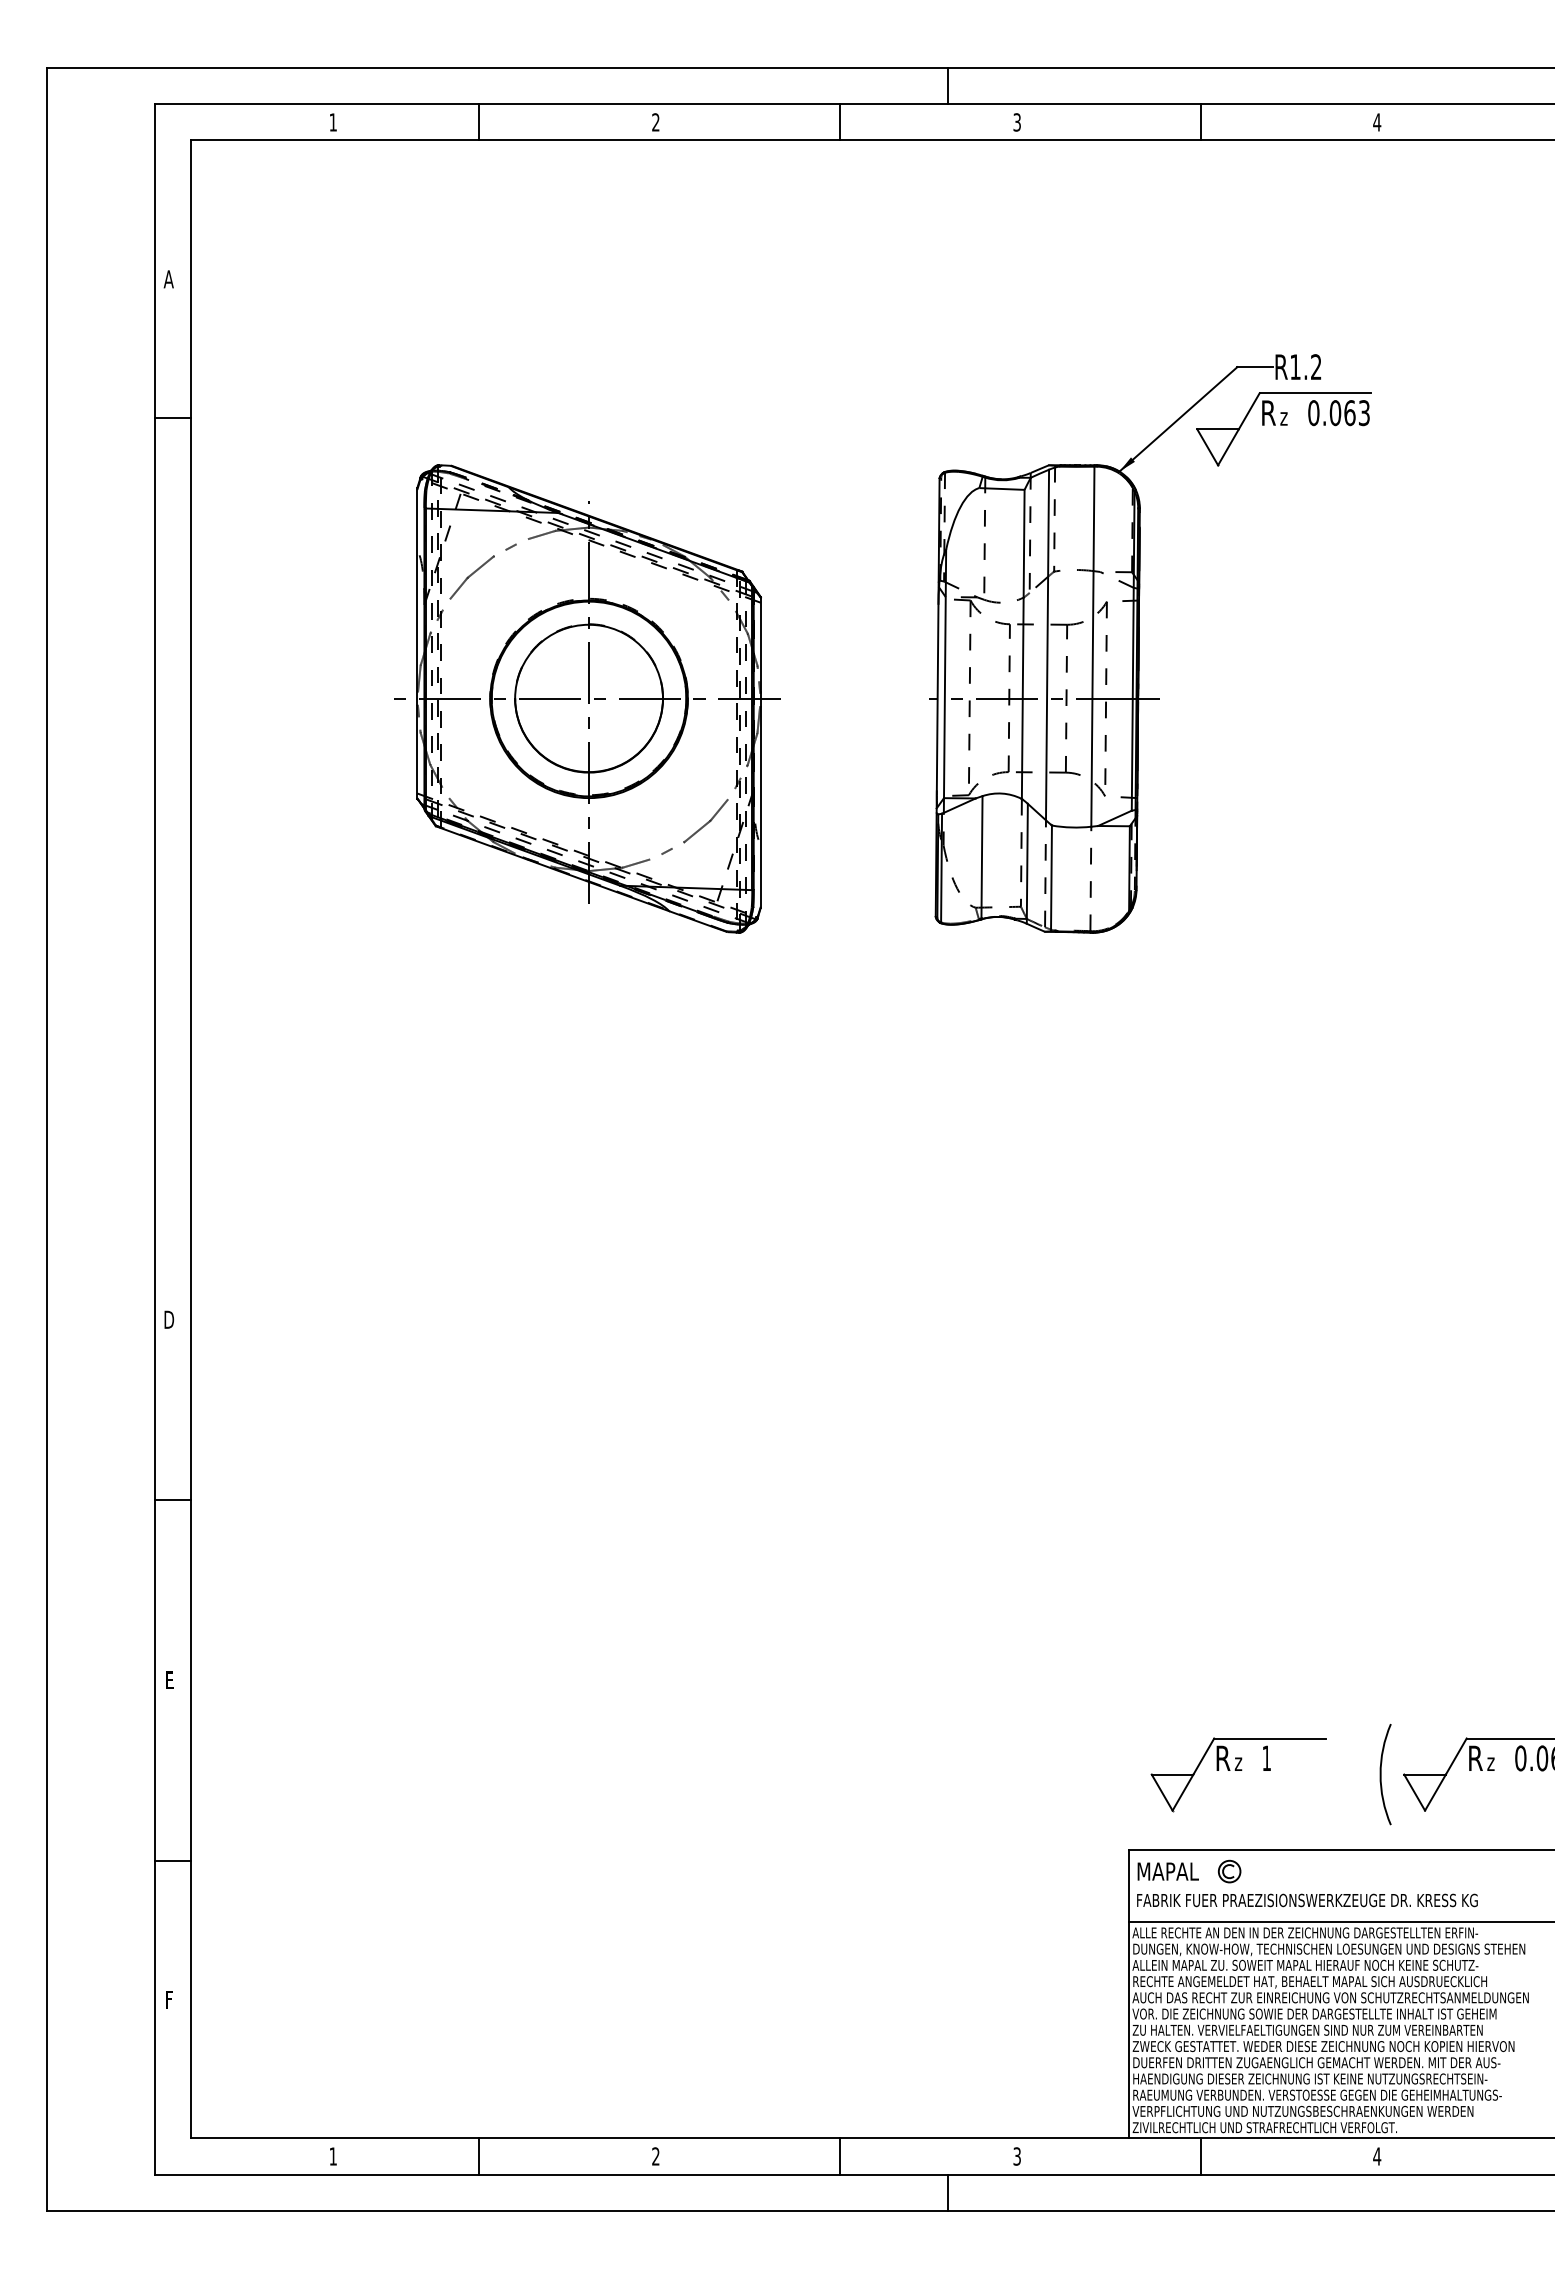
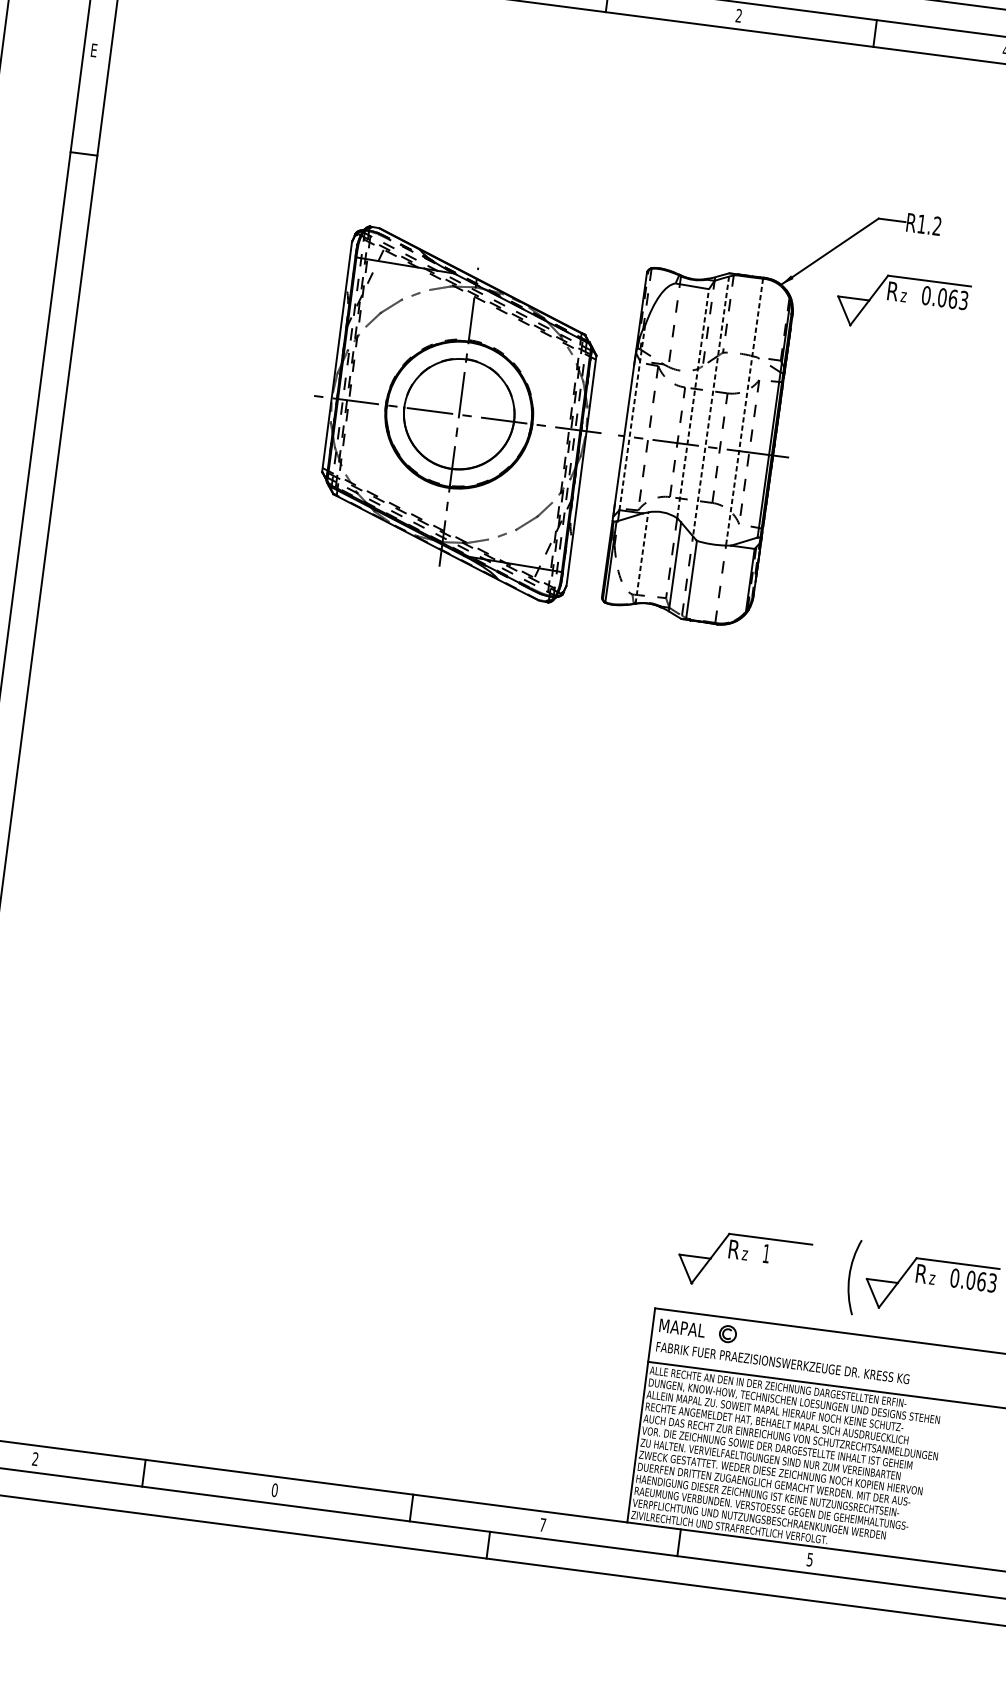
text: (1016, 122) -> (738, 15), 3 -> 2
text: (168, 279) -> (94, 50), A -> E
part: (1283, 429) -> (902, 304), moved
line: (1023, 643) -> (693, 403), solid -> dashed
line: (1047, 645) -> (710, 406), solid -> dashed
line: (1092, 647) -> (744, 412), solid -> dashed
line: (945, 673) -> (632, 417), solid -> dashed
part: (587, 698) -> (458, 413), moved
line: (981, 857) -> (641, 557), solid -> dashed
text: (332, 2156) -> (34, 1459), 1 -> 2
text: (655, 2156) -> (274, 1490), 2 -> 0
text: (1016, 2156) -> (542, 1524), 3 -> 7
text: (1377, 2156) -> (810, 1559), 4 -> 5

